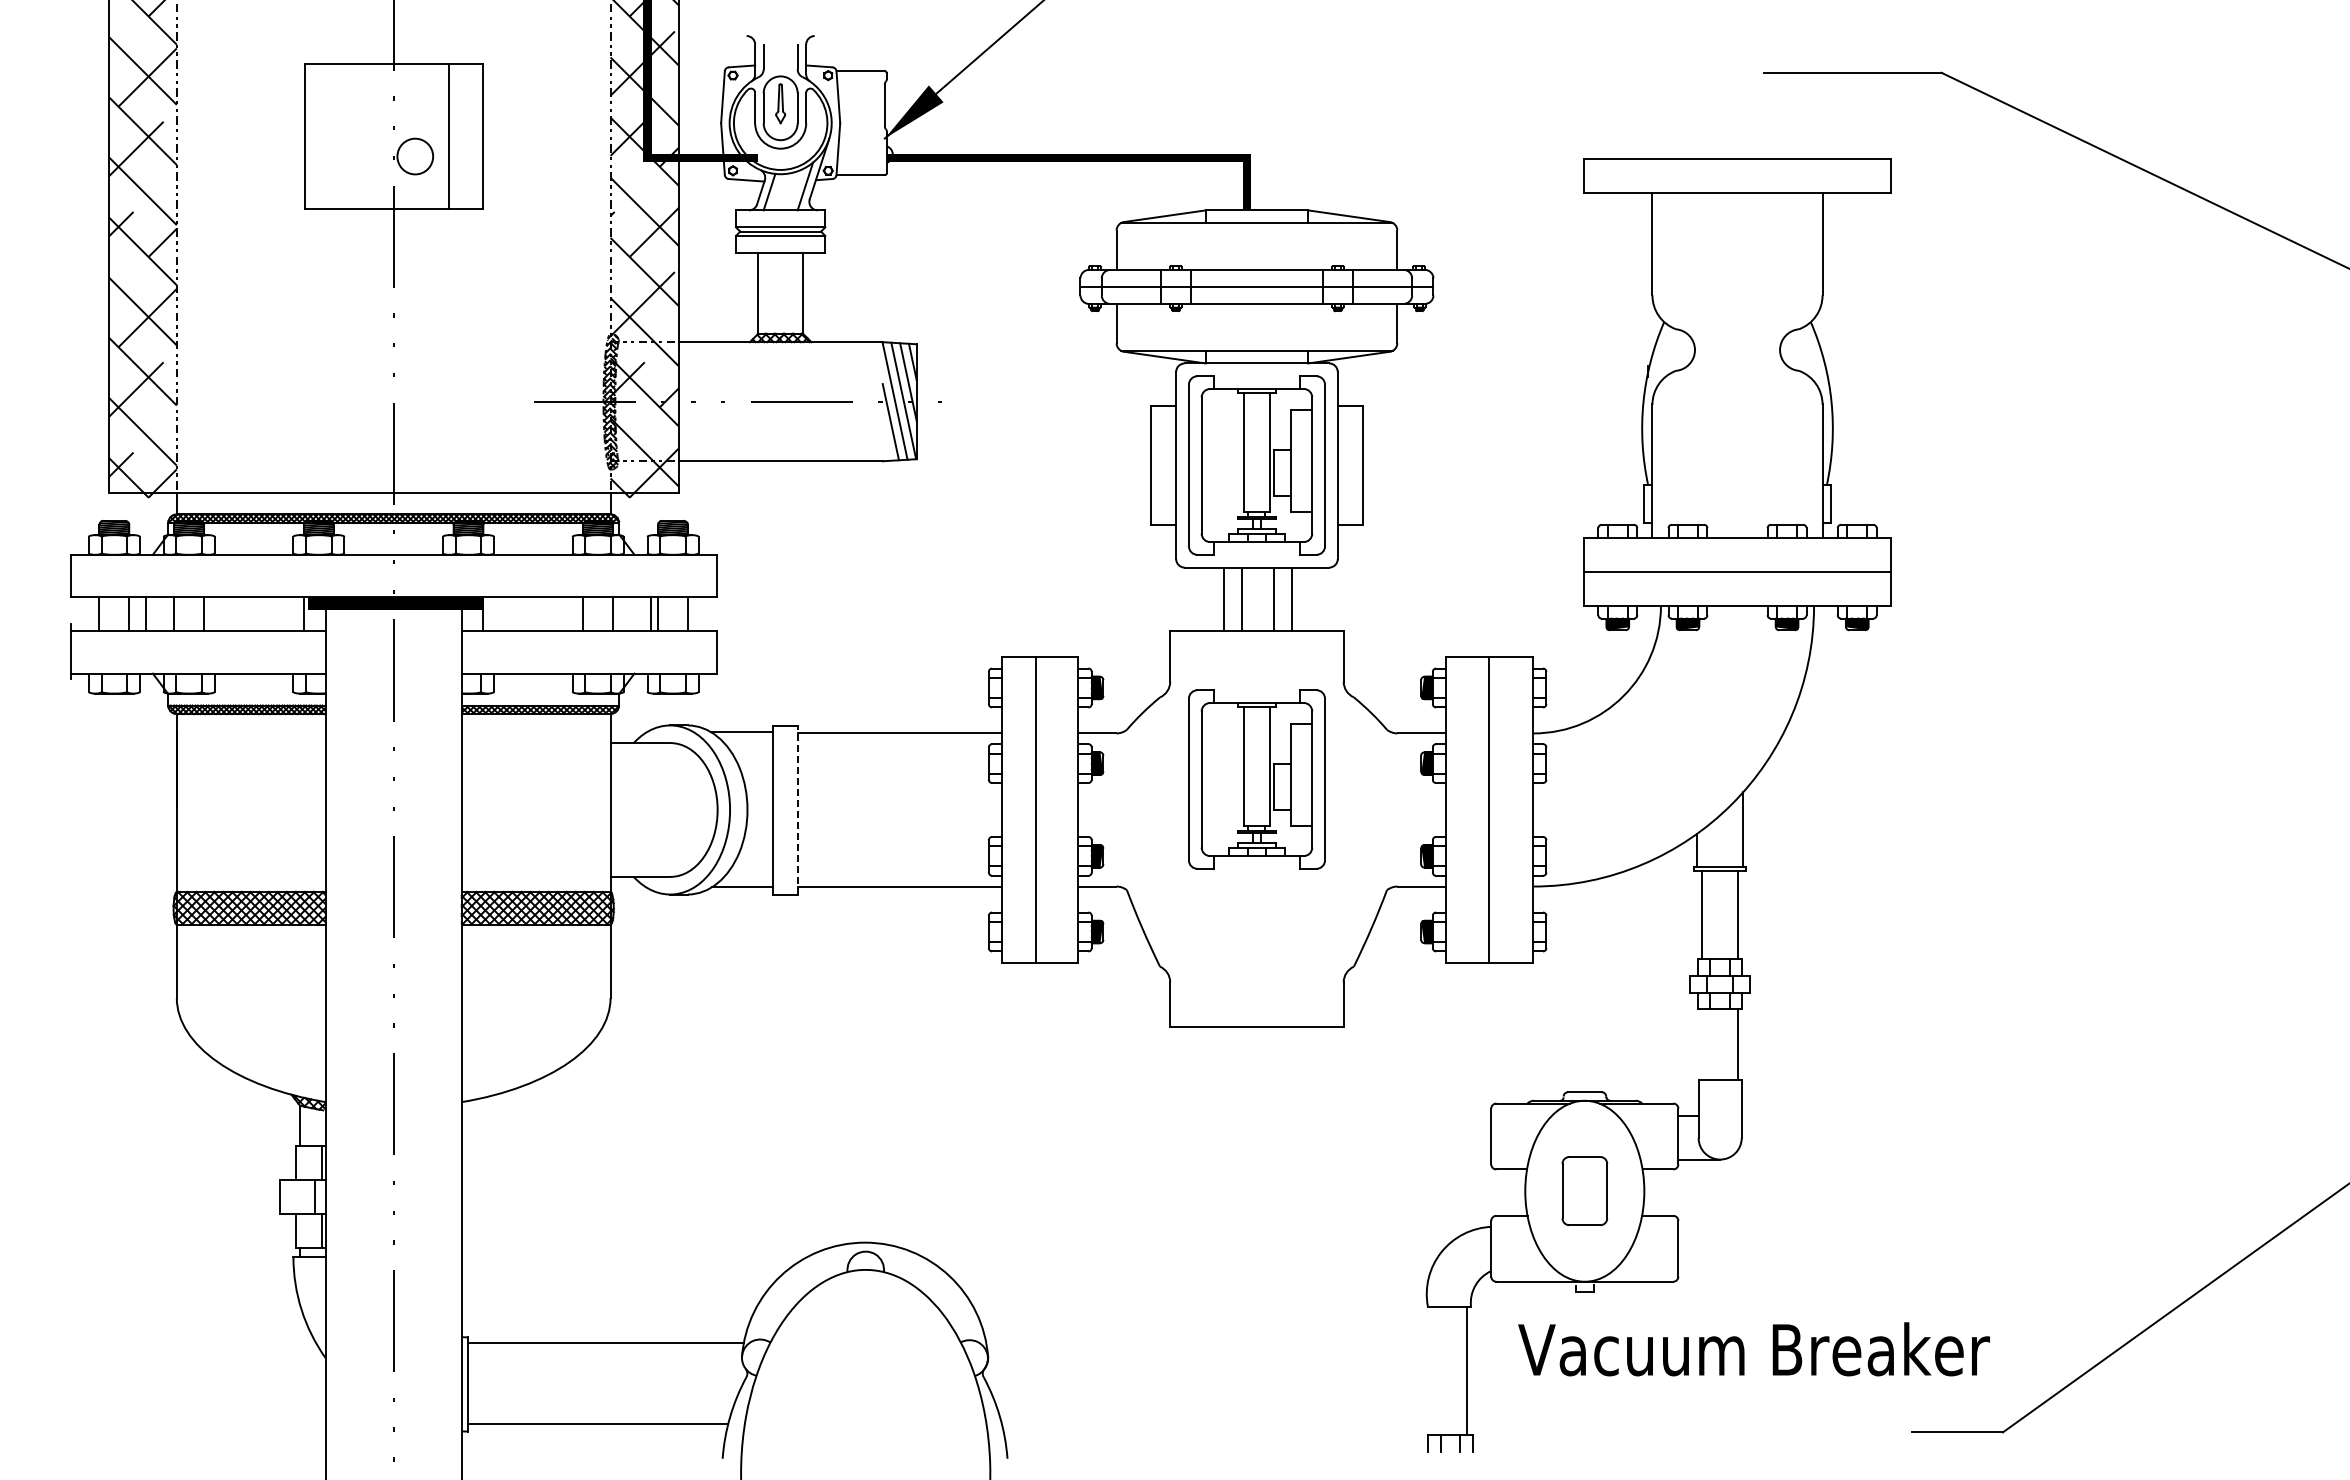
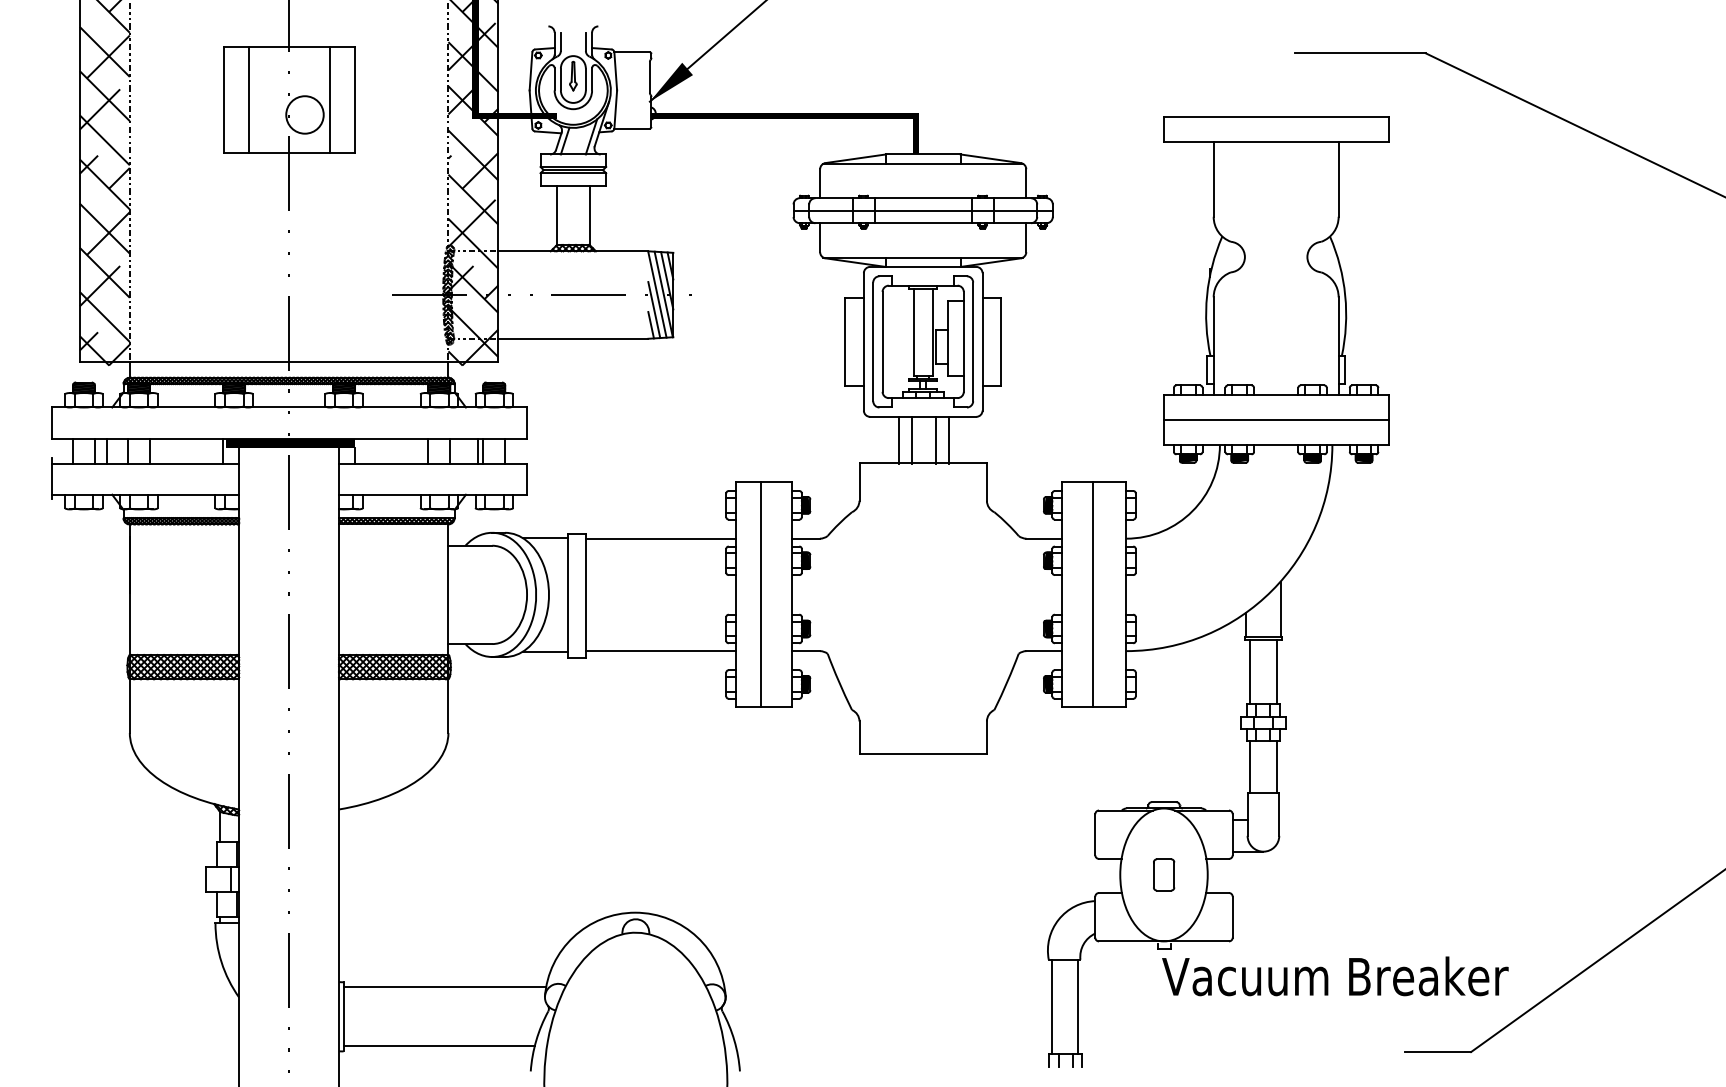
line: (338, 135) -> (248, 99), added
circle: (414, 156) -> (304, 114), size x1.43
line: (886, 442) -> (651, 324), added
part: (1256, 779) -> (922, 572), removed
line: (797, 810) -> (585, 595), dashed -> solid
line: (1702, 1044) -> (1250, 767), added
part: (1584, 1191) -> (1163, 875), size x0.62
text: (1753, 1349) -> (1334, 976), moved
line: (1431, 1370) -> (1051, 1006), added

